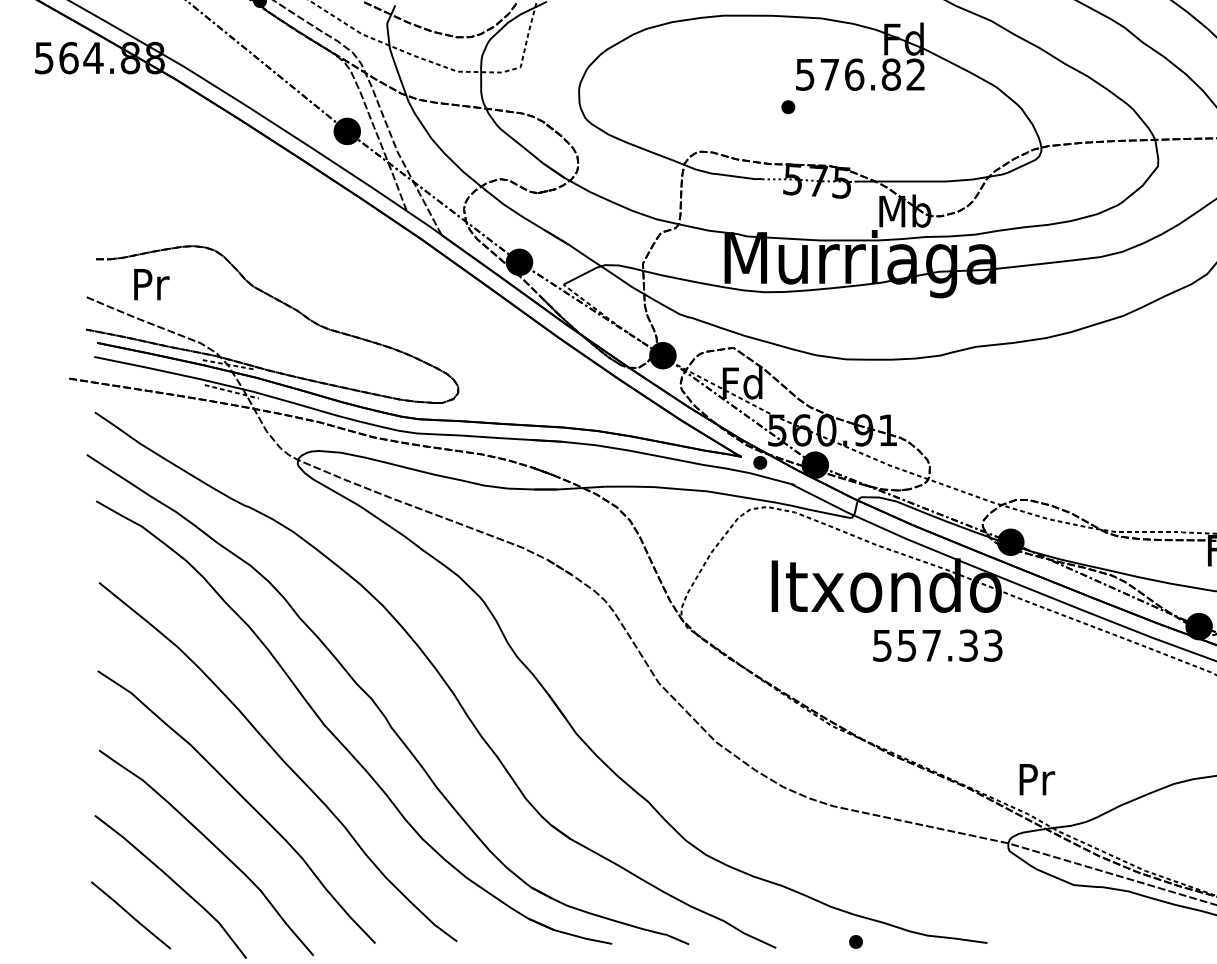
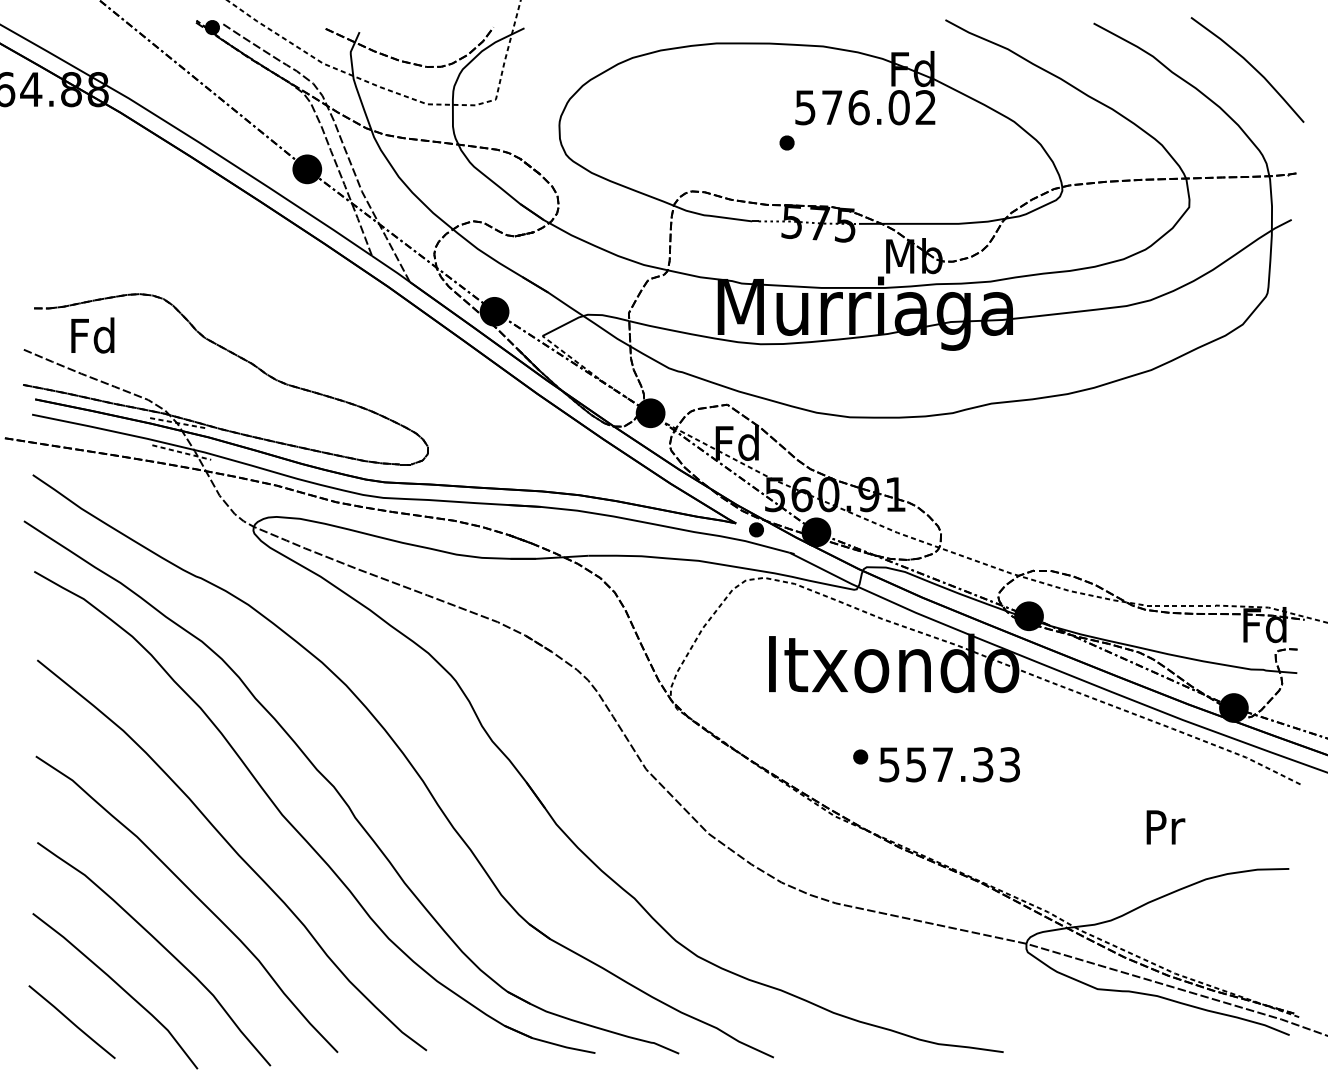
text: (890, 74) -> (898, 107), 576.82 -> 576.02
text: (149, 284) -> (92, 335), Pr -> Fd
text: (937, 645) -> (949, 764), moved
text: (1036, 779) -> (1165, 827), moved
part: (855, 941) -> (860, 756), moved

